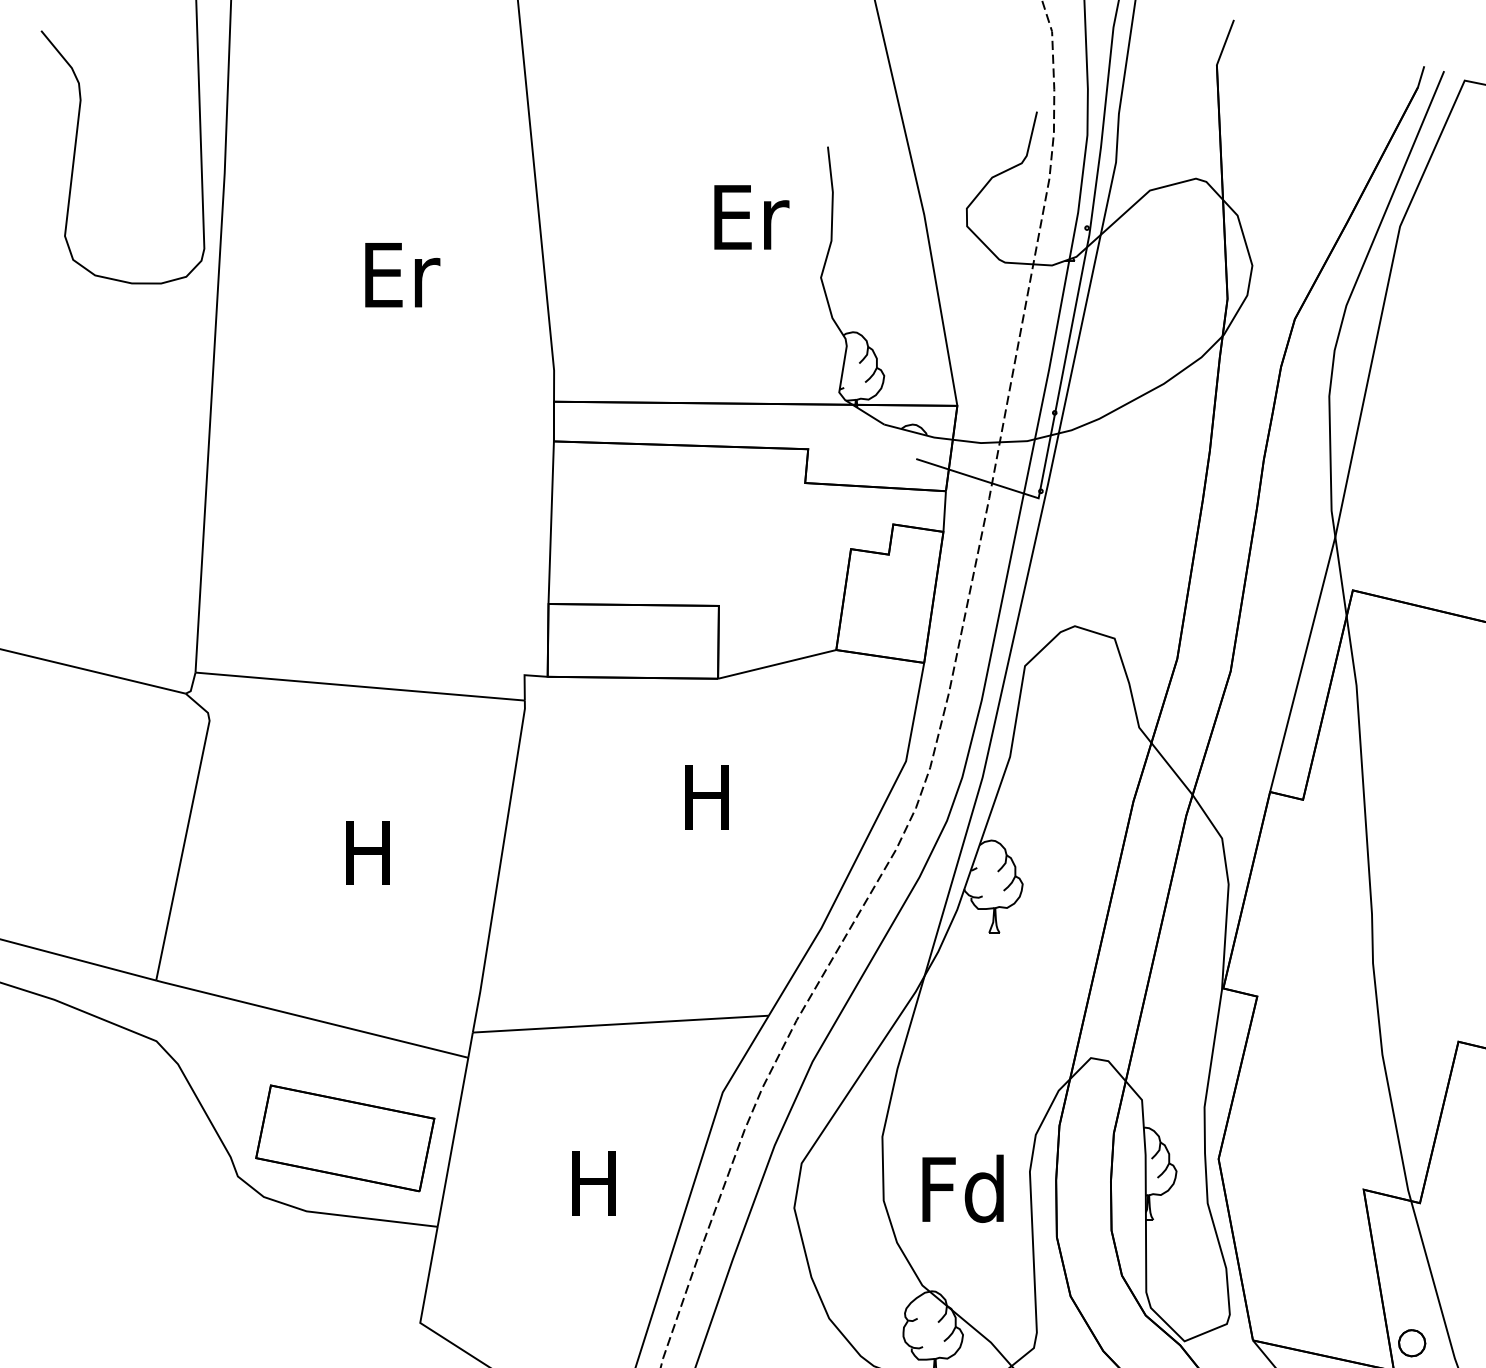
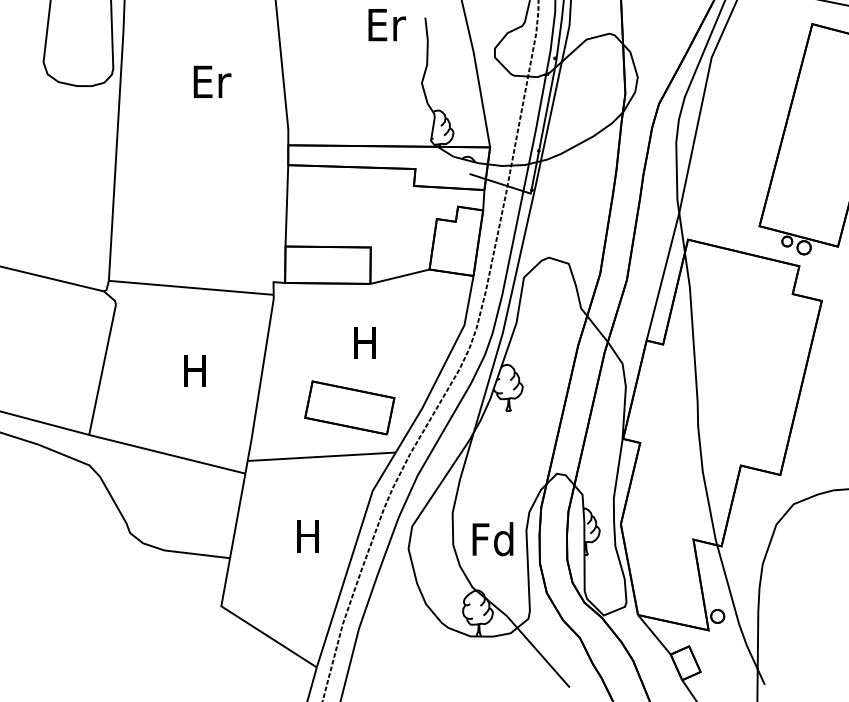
text: (752, 218) -> (387, 25), moved
part: (344, 1137) -> (349, 407), moved

